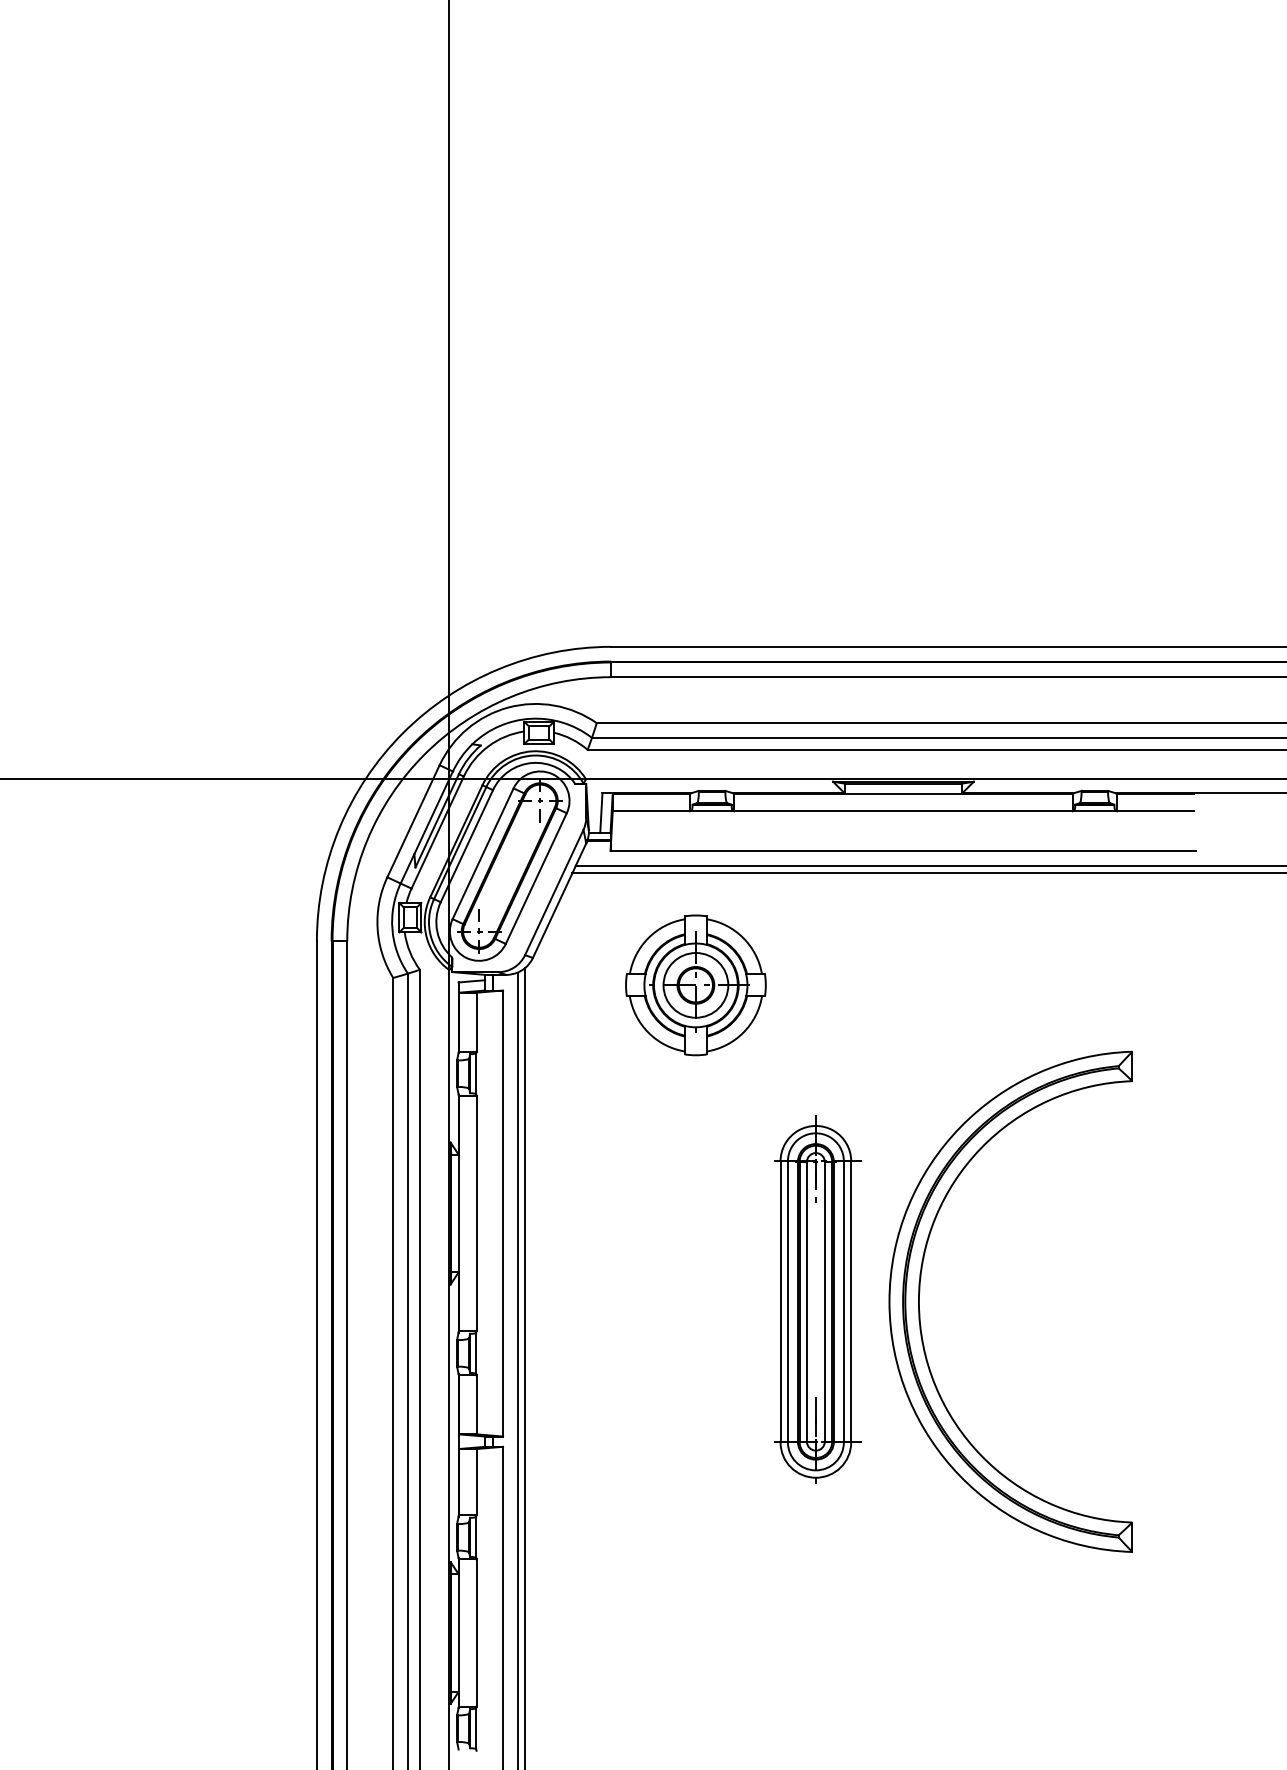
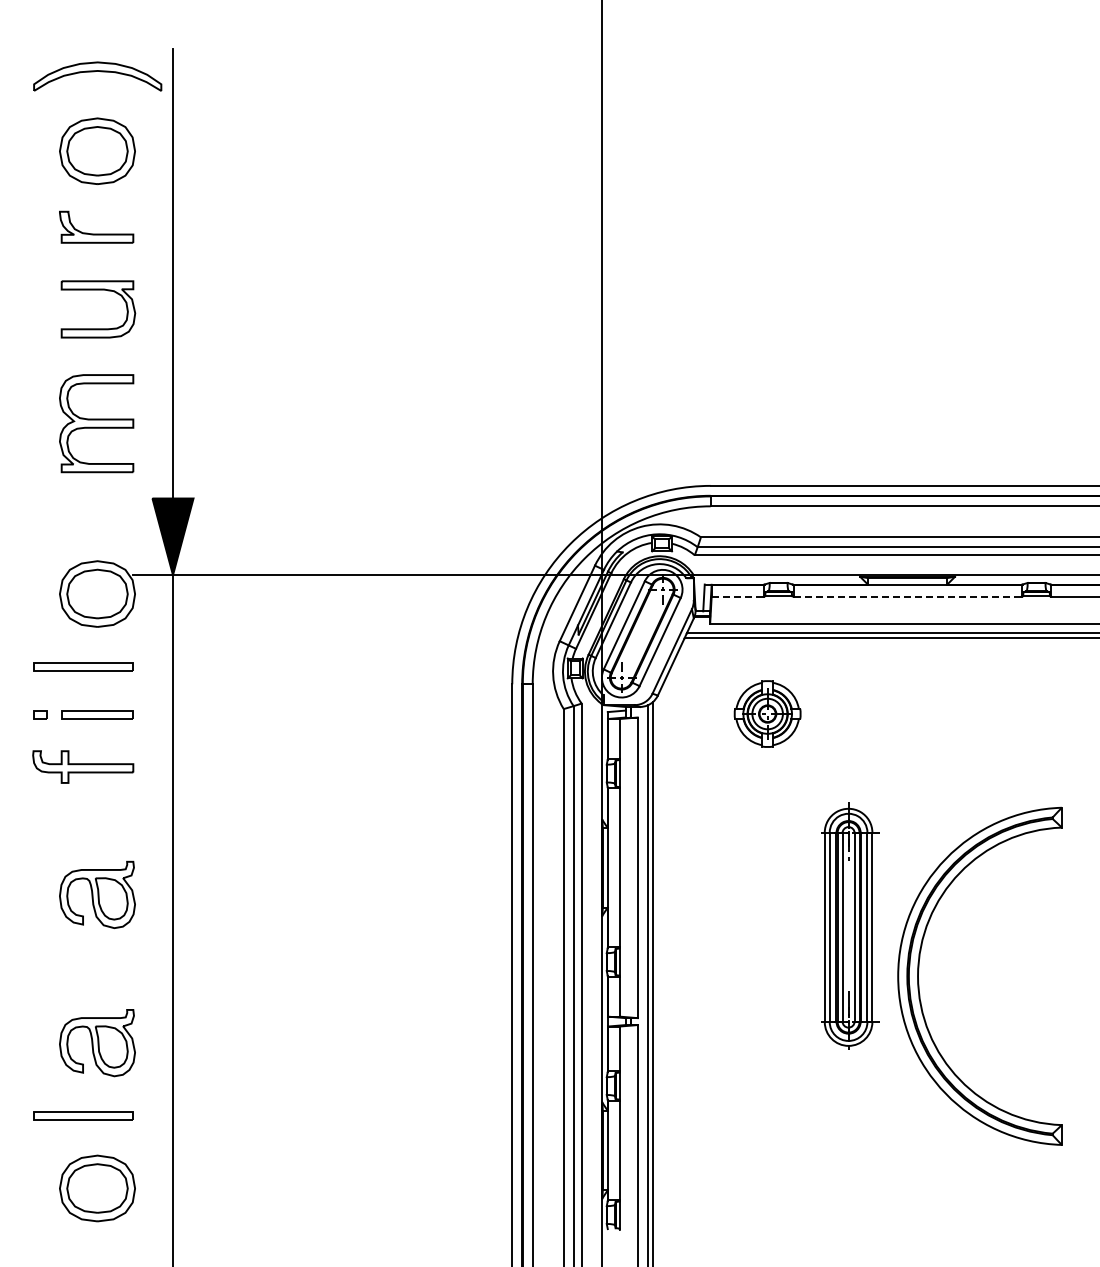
line: (652, 810) -> (738, 596), solid -> dashed
line: (904, 810) -> (908, 596), solid -> dashed
part: (695, 984) -> (767, 713), size x0.7
part: (921, 1290) -> (919, 968), moved

